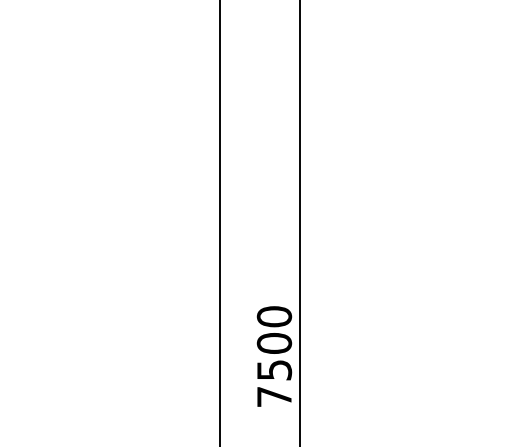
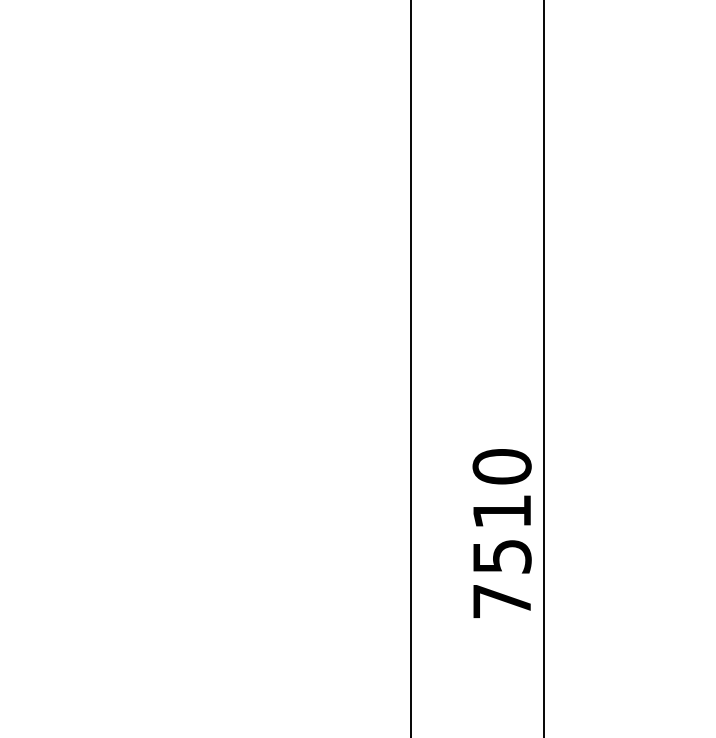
text: (274, 343) -> (502, 511), 7500 -> 7510

